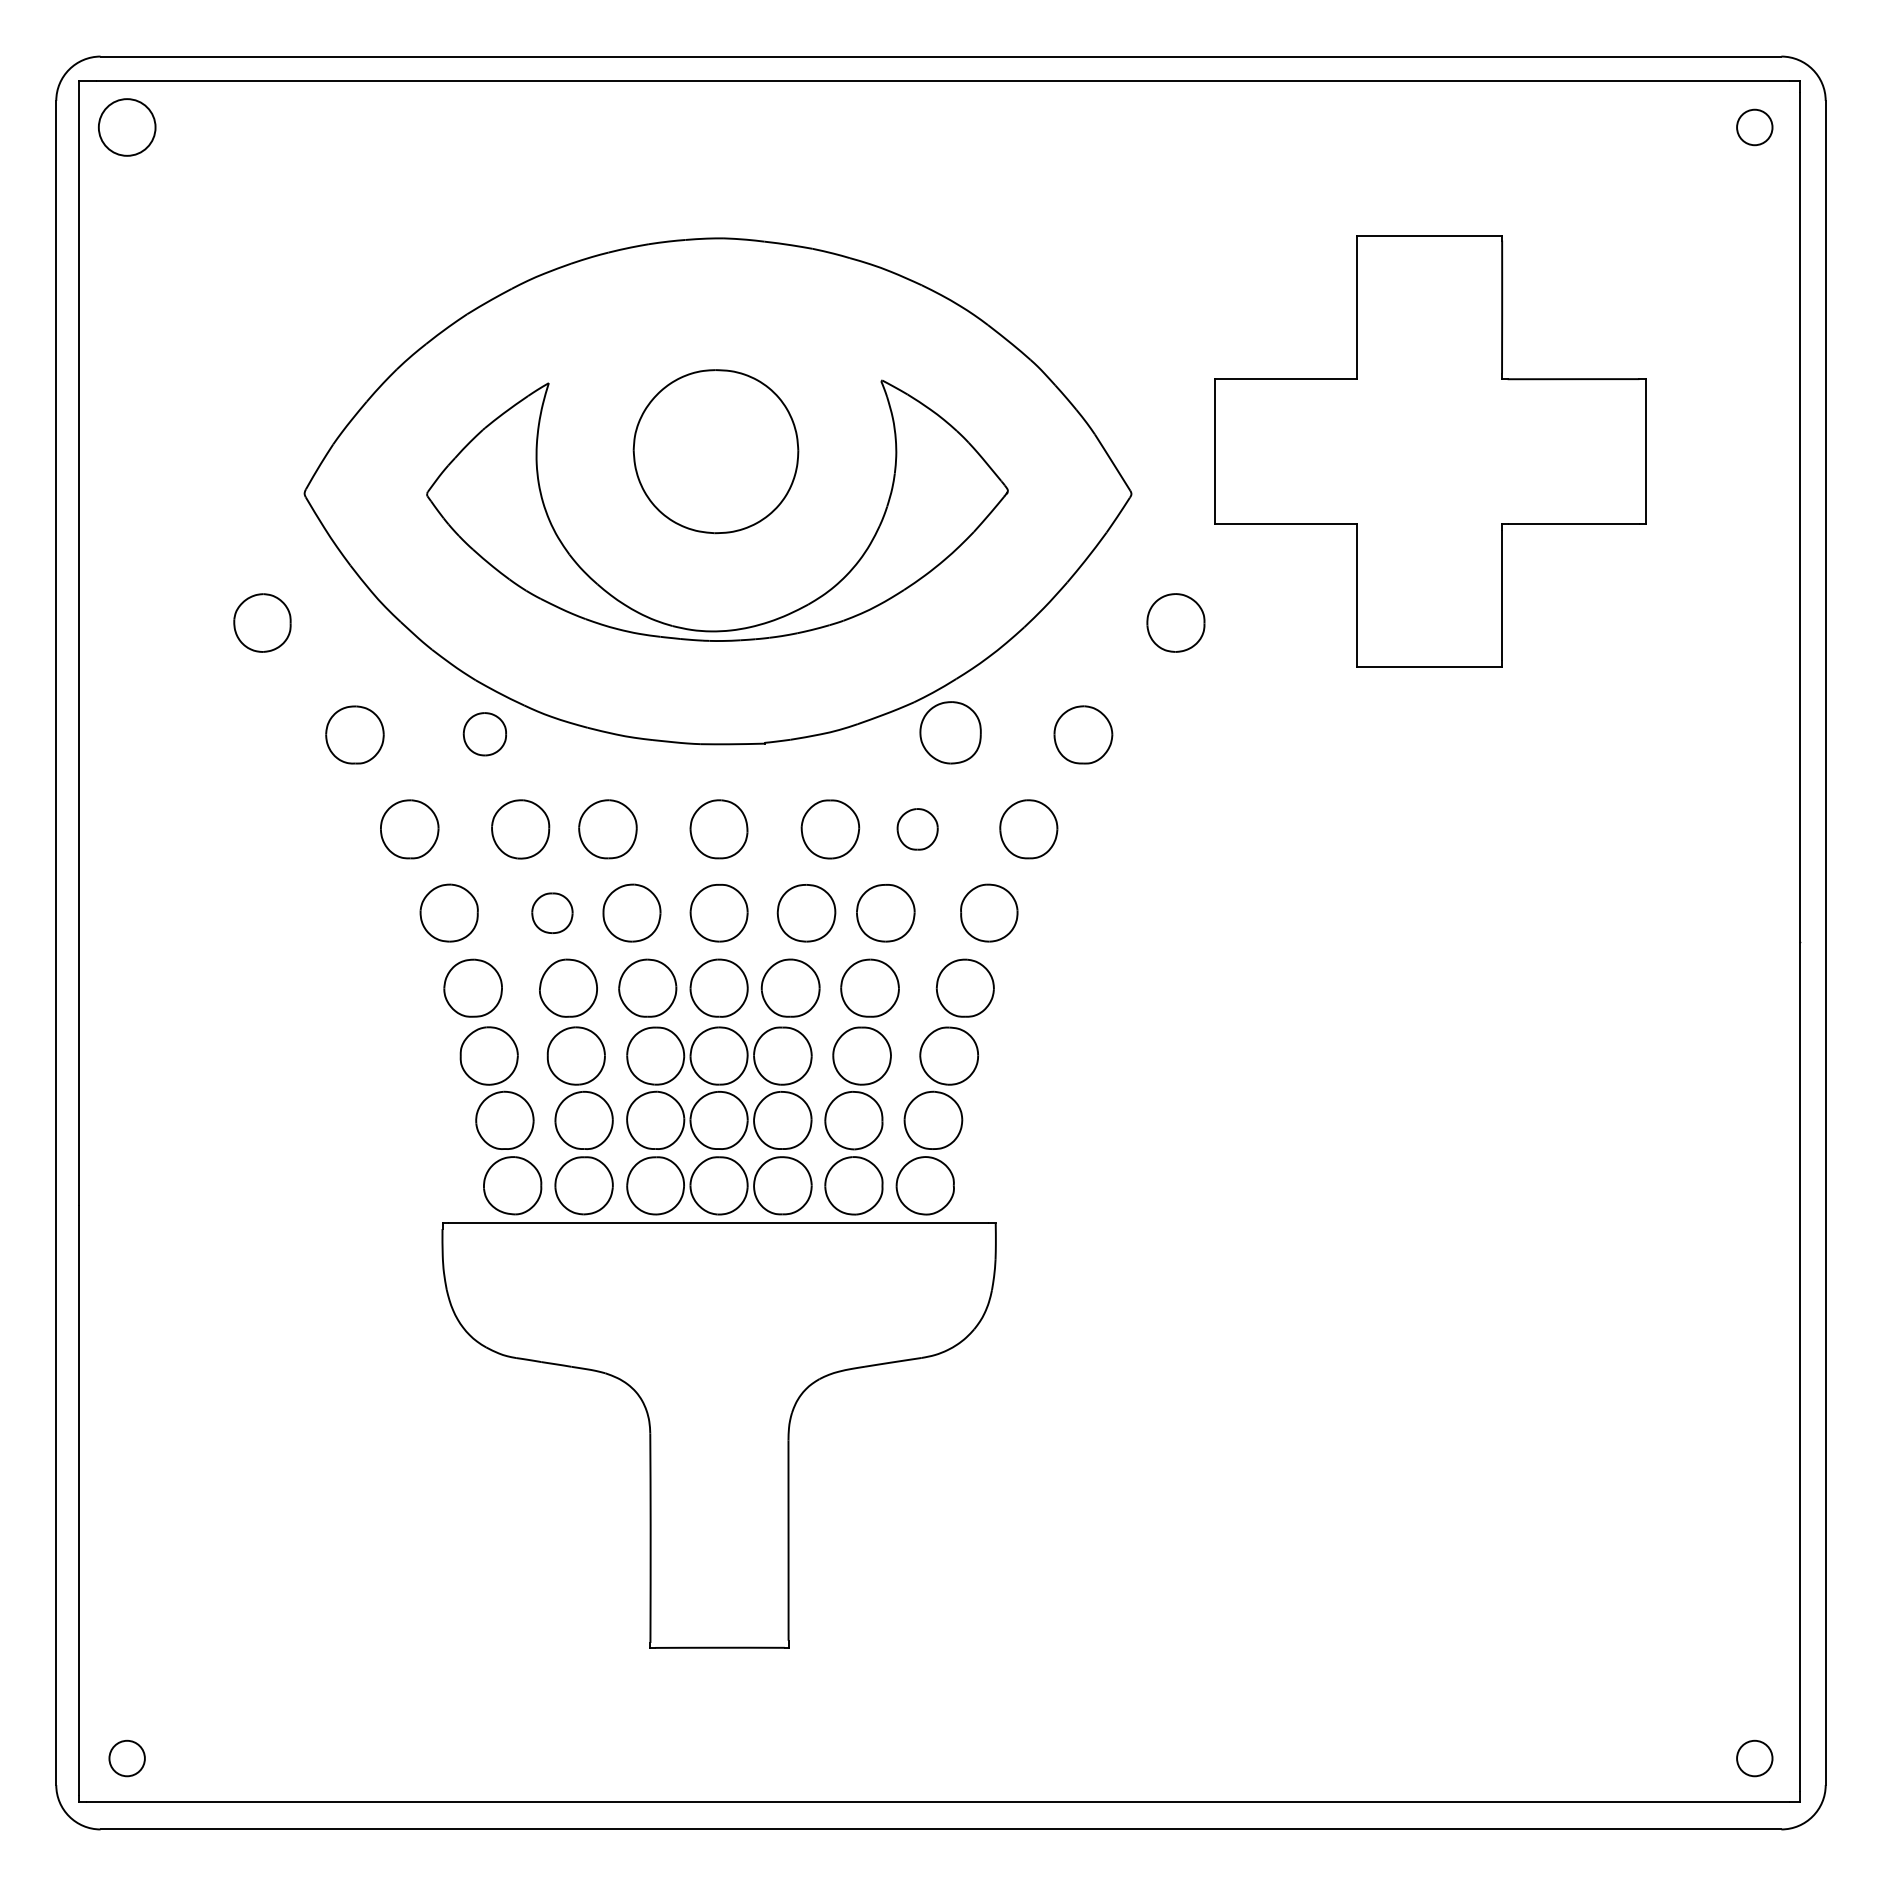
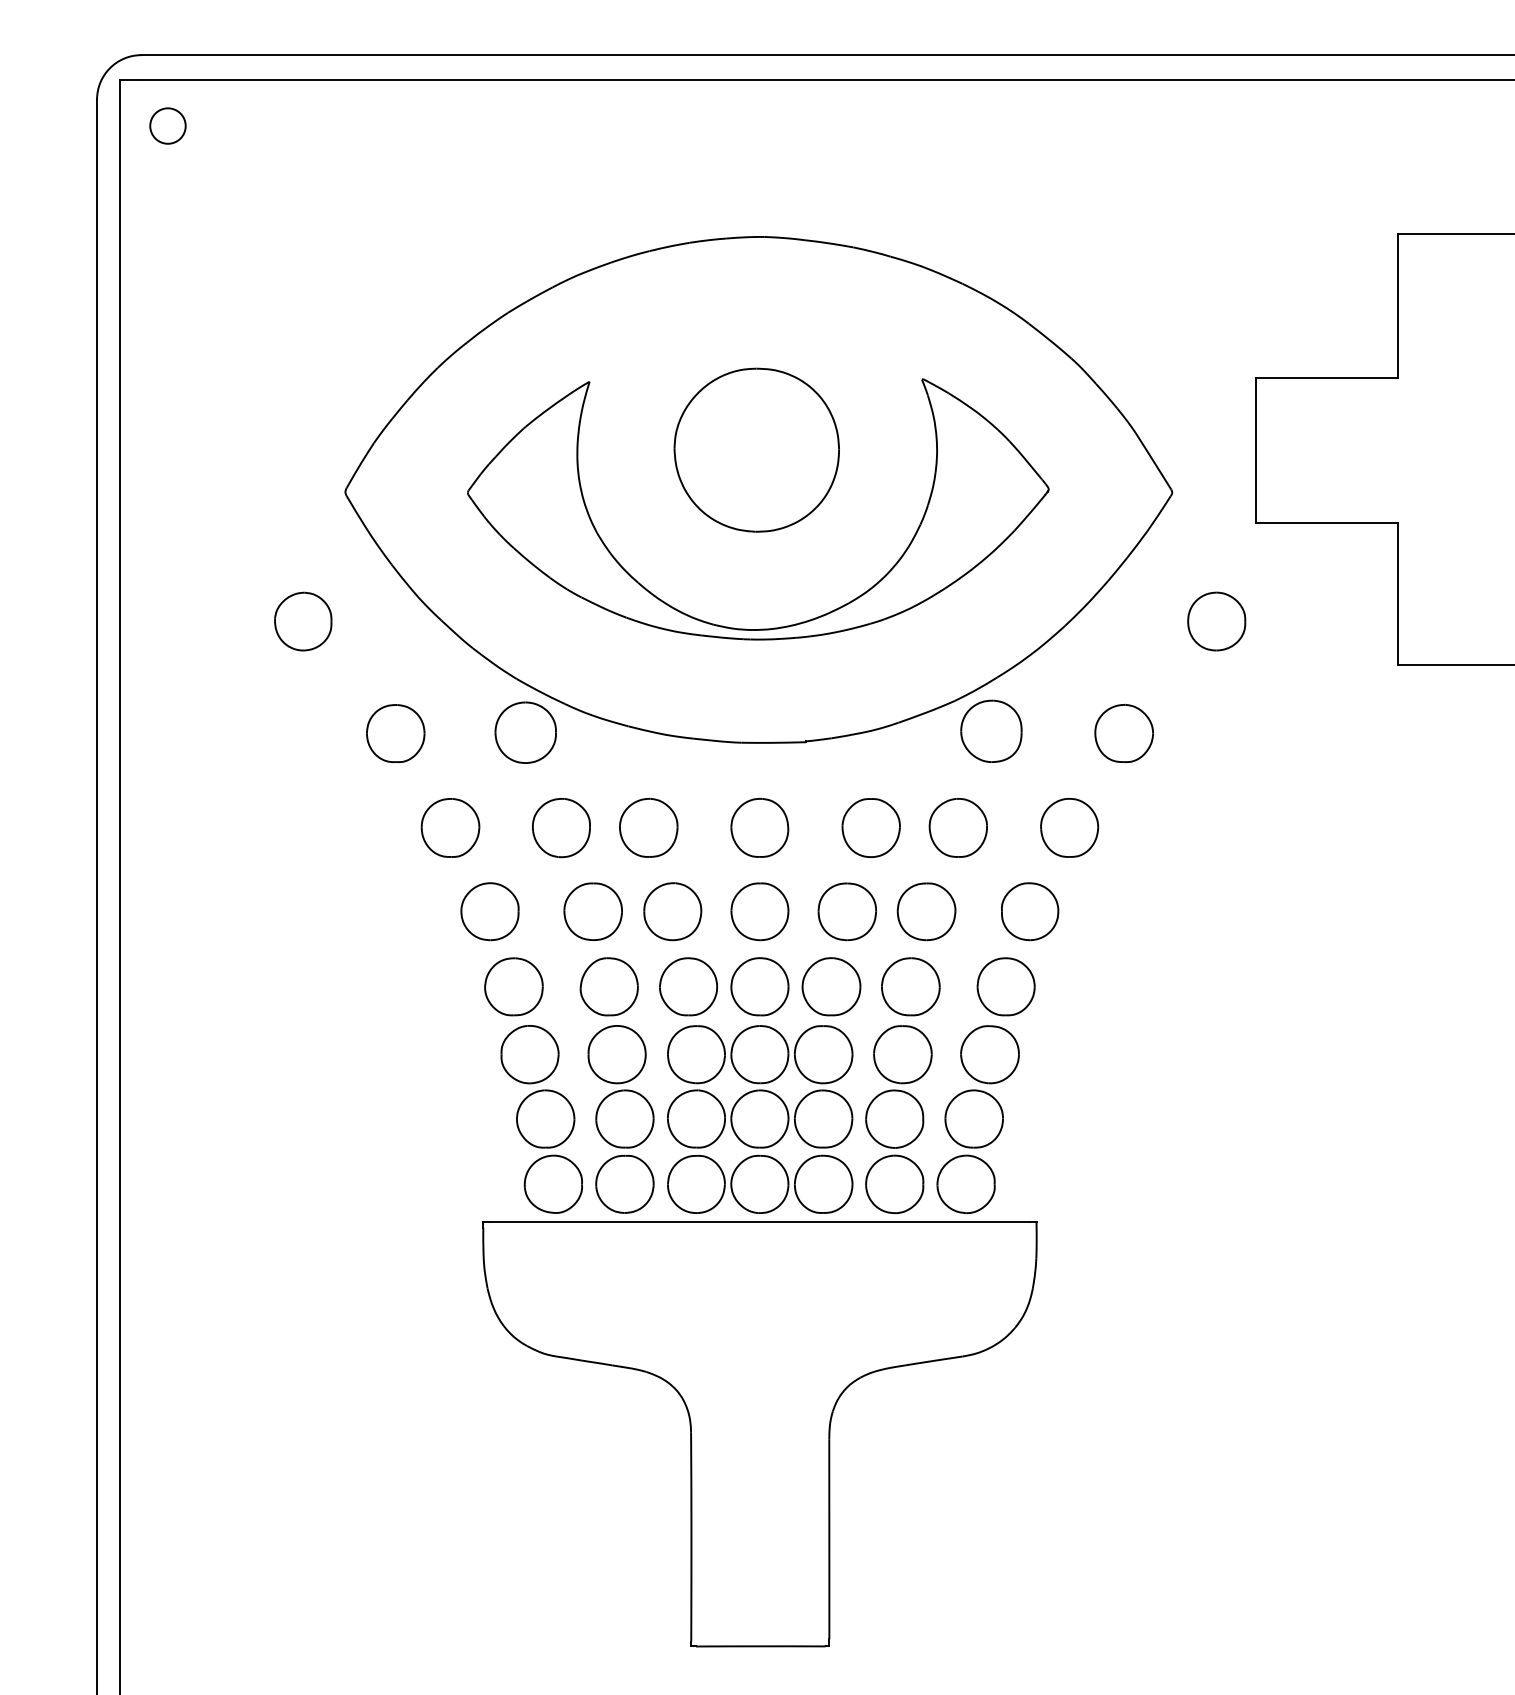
circle: (126, 127) -> (167, 126), size x0.62
part: (484, 734) -> (525, 733), size x1.43
part: (917, 829) -> (958, 828), size x1.43
part: (552, 913) -> (593, 912), size x1.43

